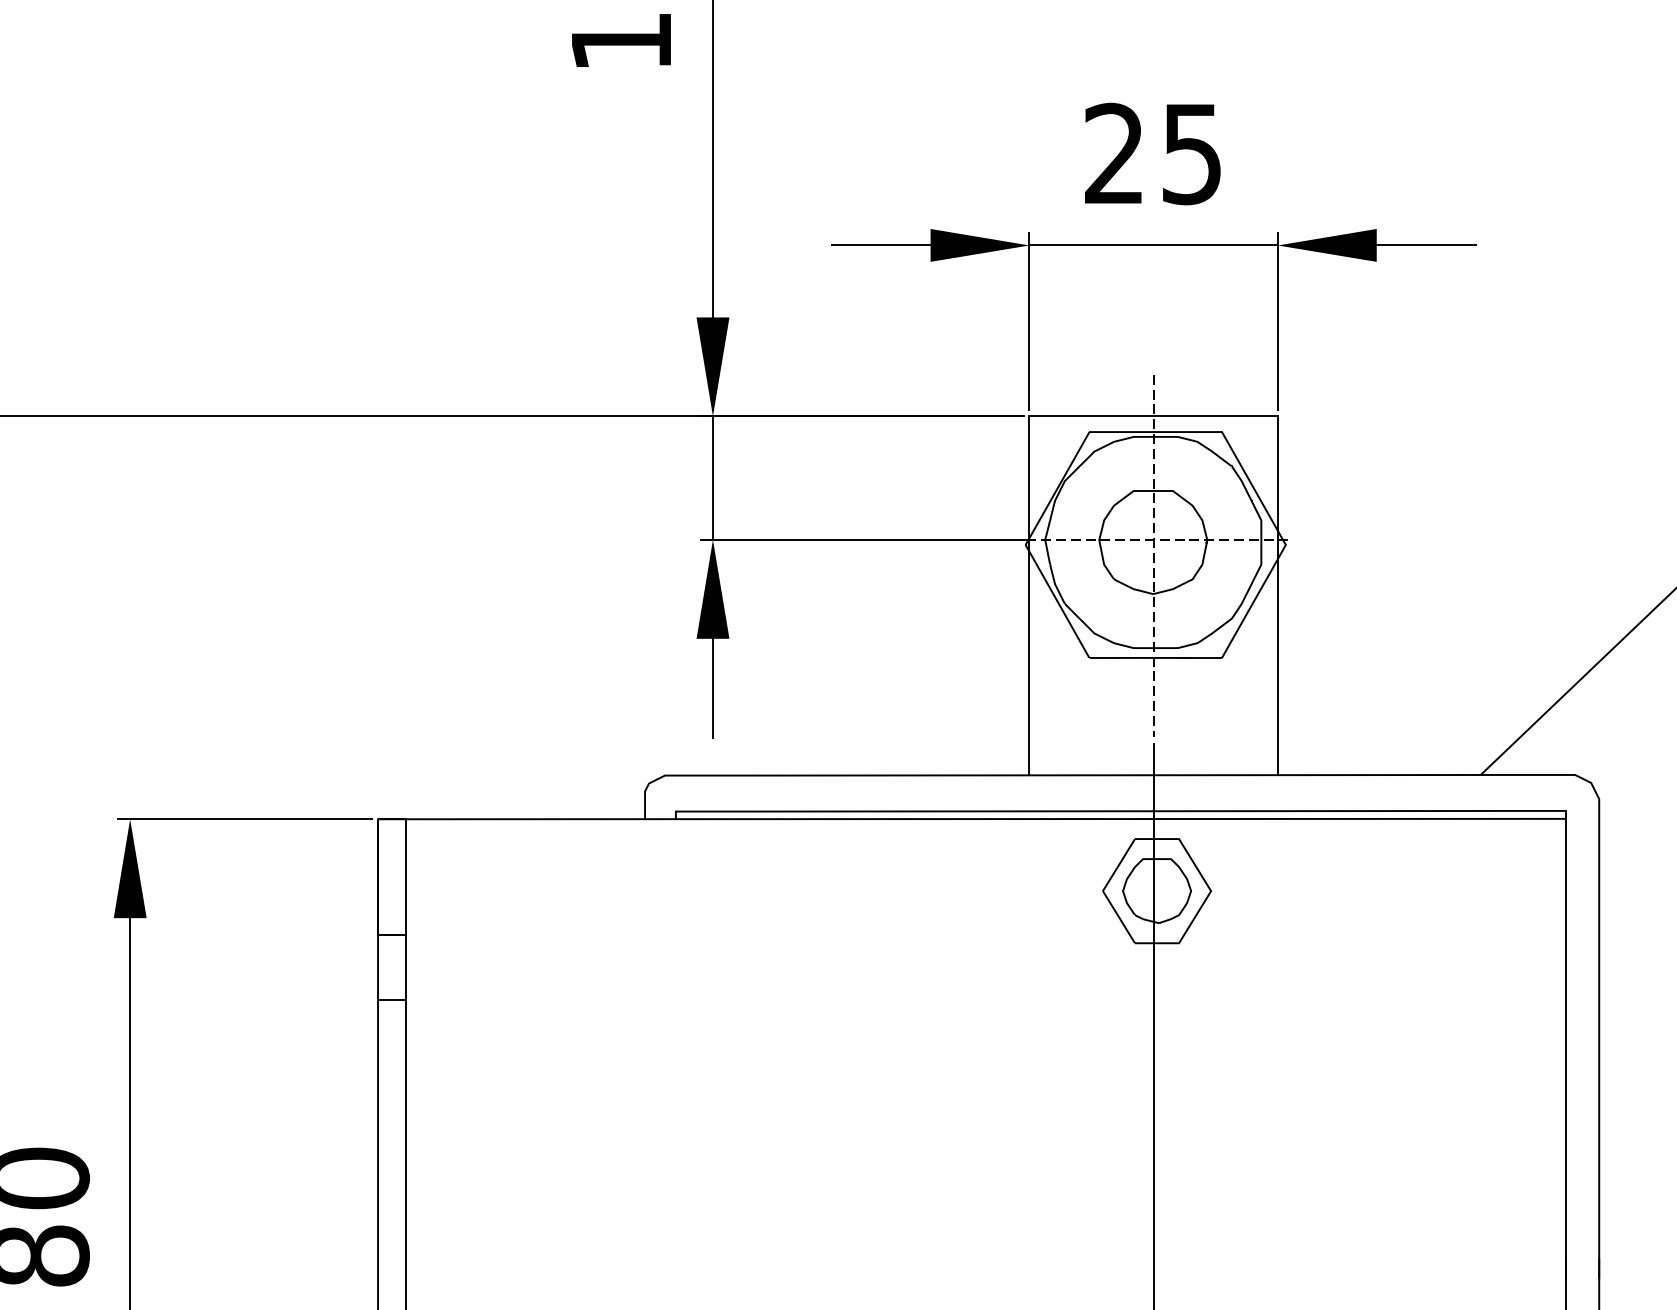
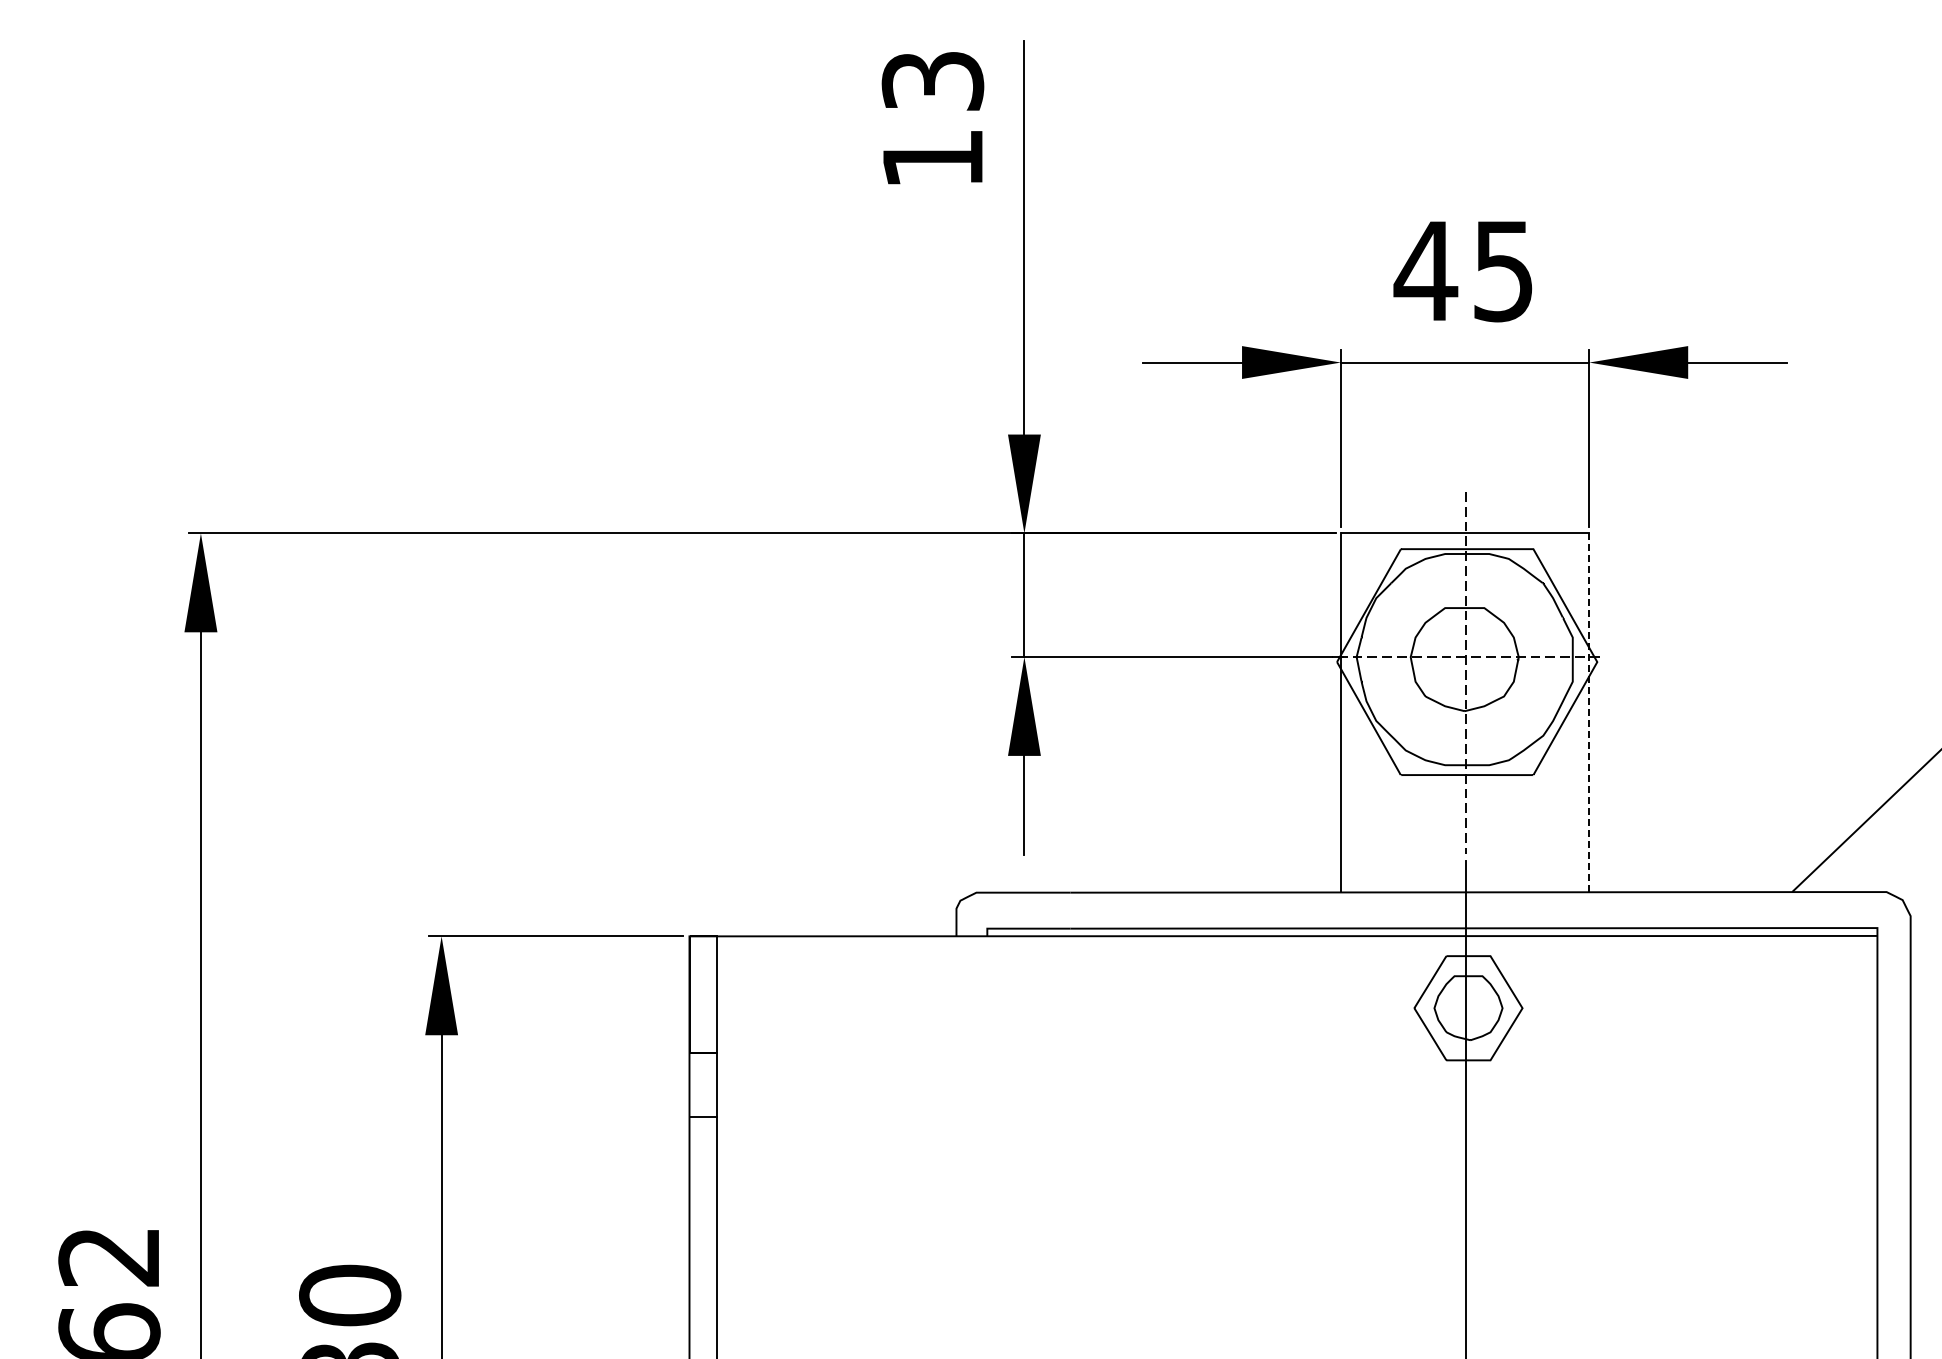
text: (1114, 152) -> (1425, 269), 25 -> 45
line: (1278, 595) -> (1589, 712), solid -> dashed

